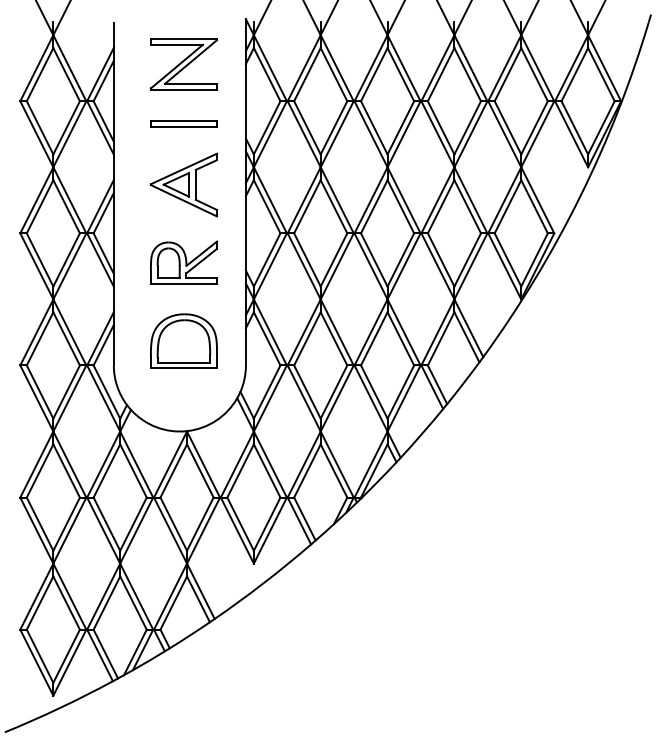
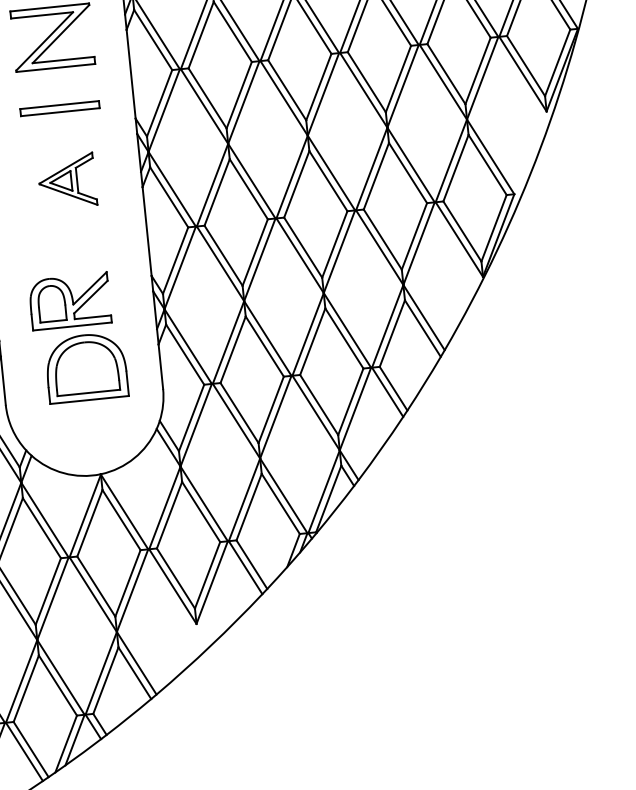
part: (183, 184) -> (66, 180), size x0.7
part: (183, 262) -> (69, 300), moved

